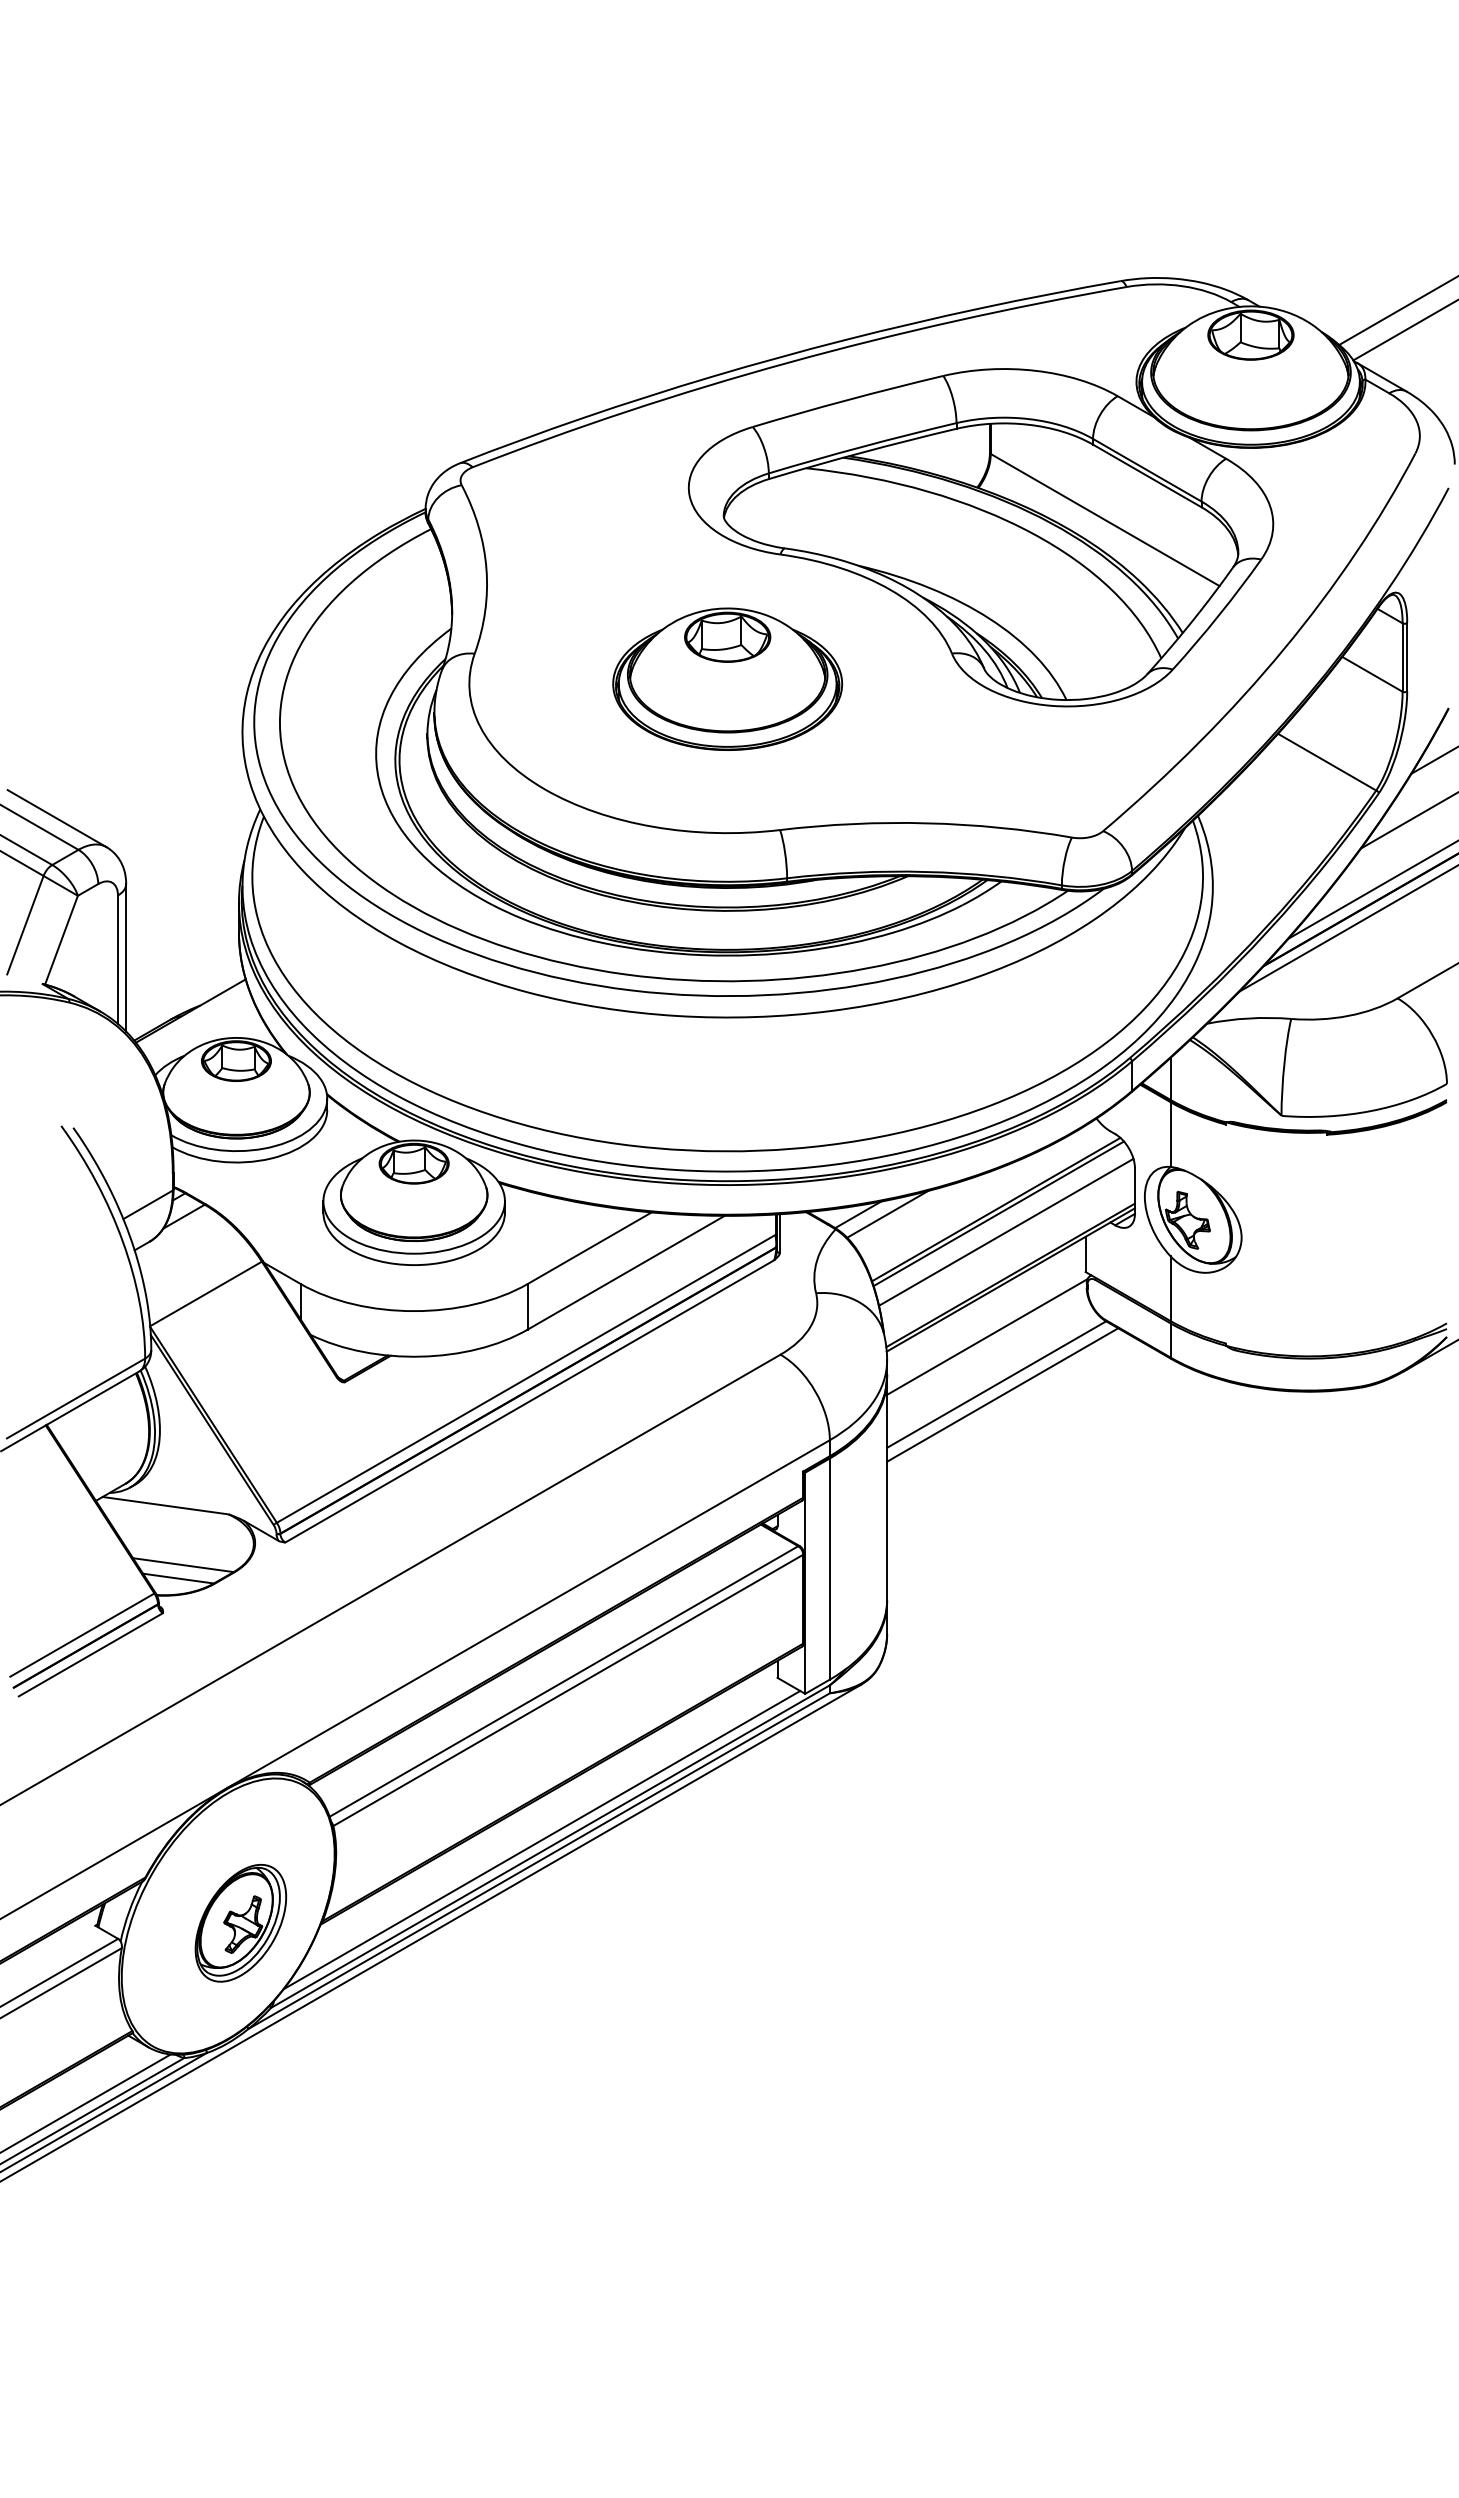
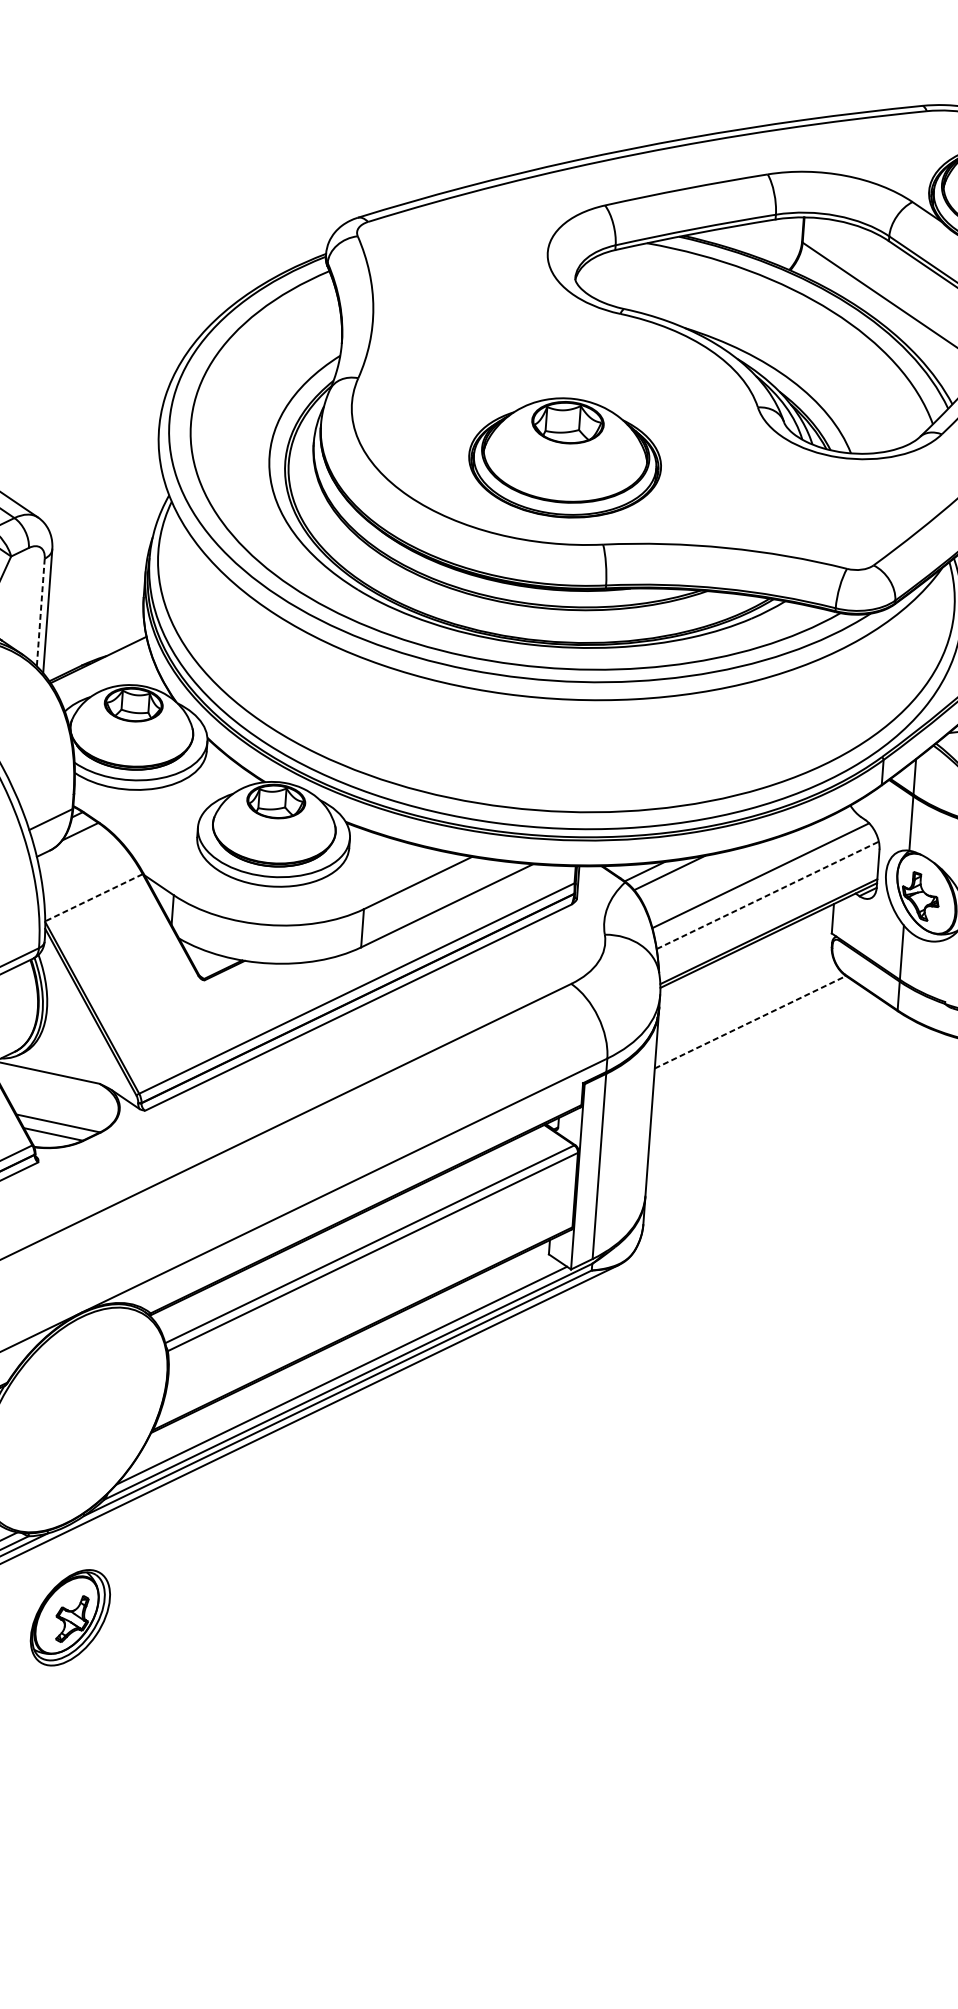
part: (727, 678) -> (565, 457), moved
line: (118, 960) -> (41, 613), solid -> dashed
line: (998, 1213) -> (762, 879), removed
line: (1006, 1232) -> (768, 895), solid -> dashed
line: (205, 1294) -> (93, 898), solid -> dashed
line: (987, 1336) -> (745, 981), removed
line: (997, 1384) -> (751, 1022), solid -> dashed
line: (1002, 1394) -> (754, 1030), removed
part: (240, 1923) -> (70, 1617), moved

